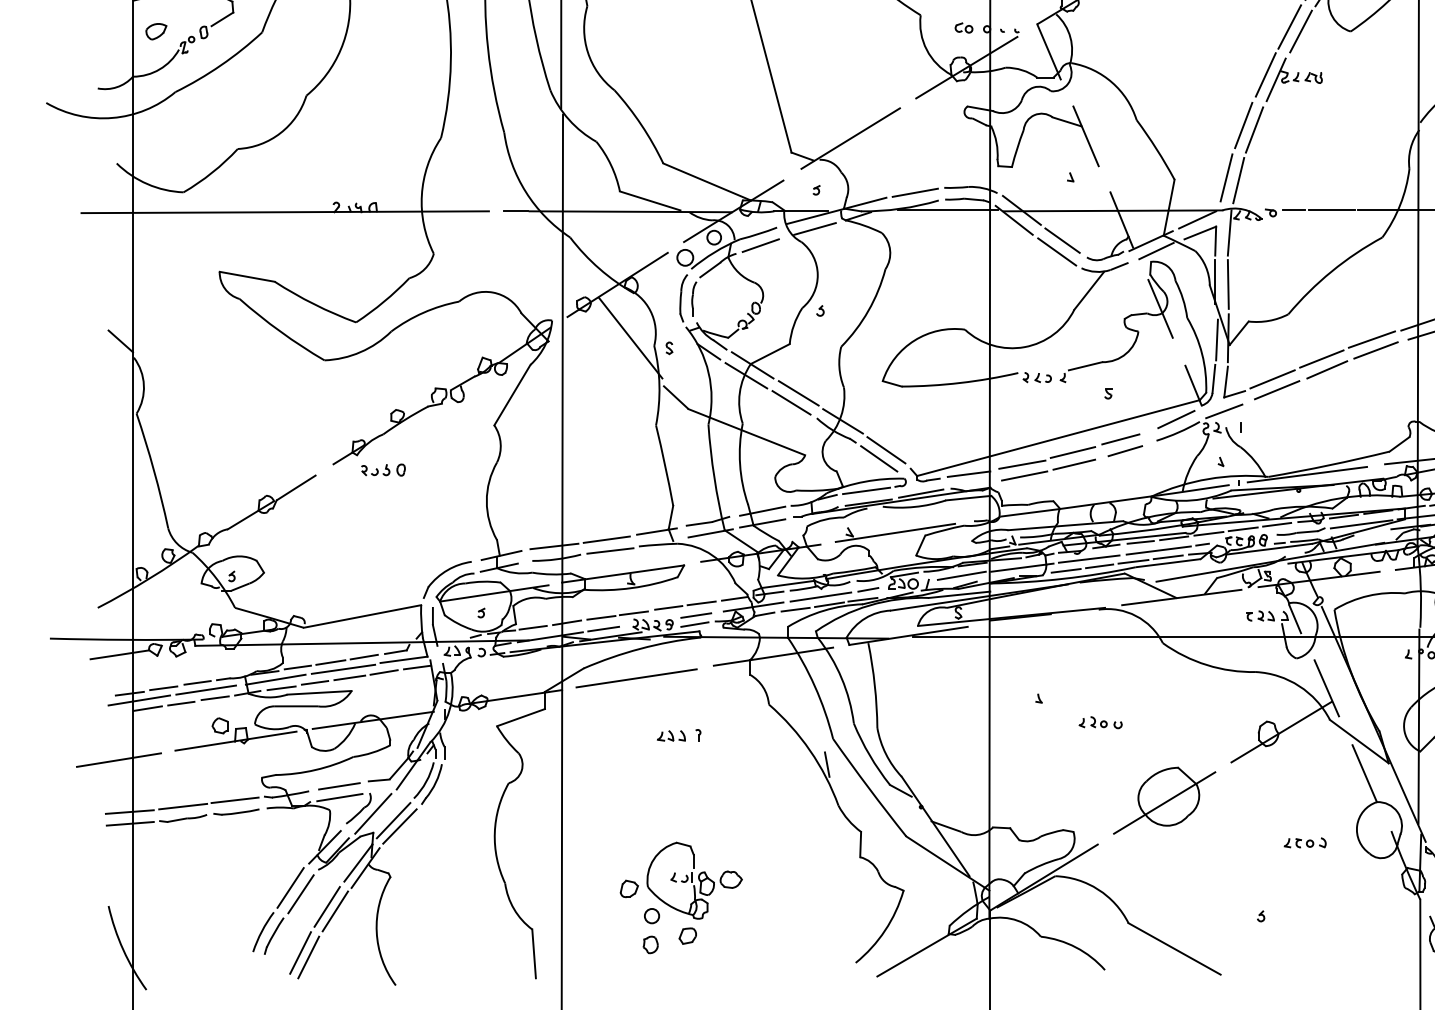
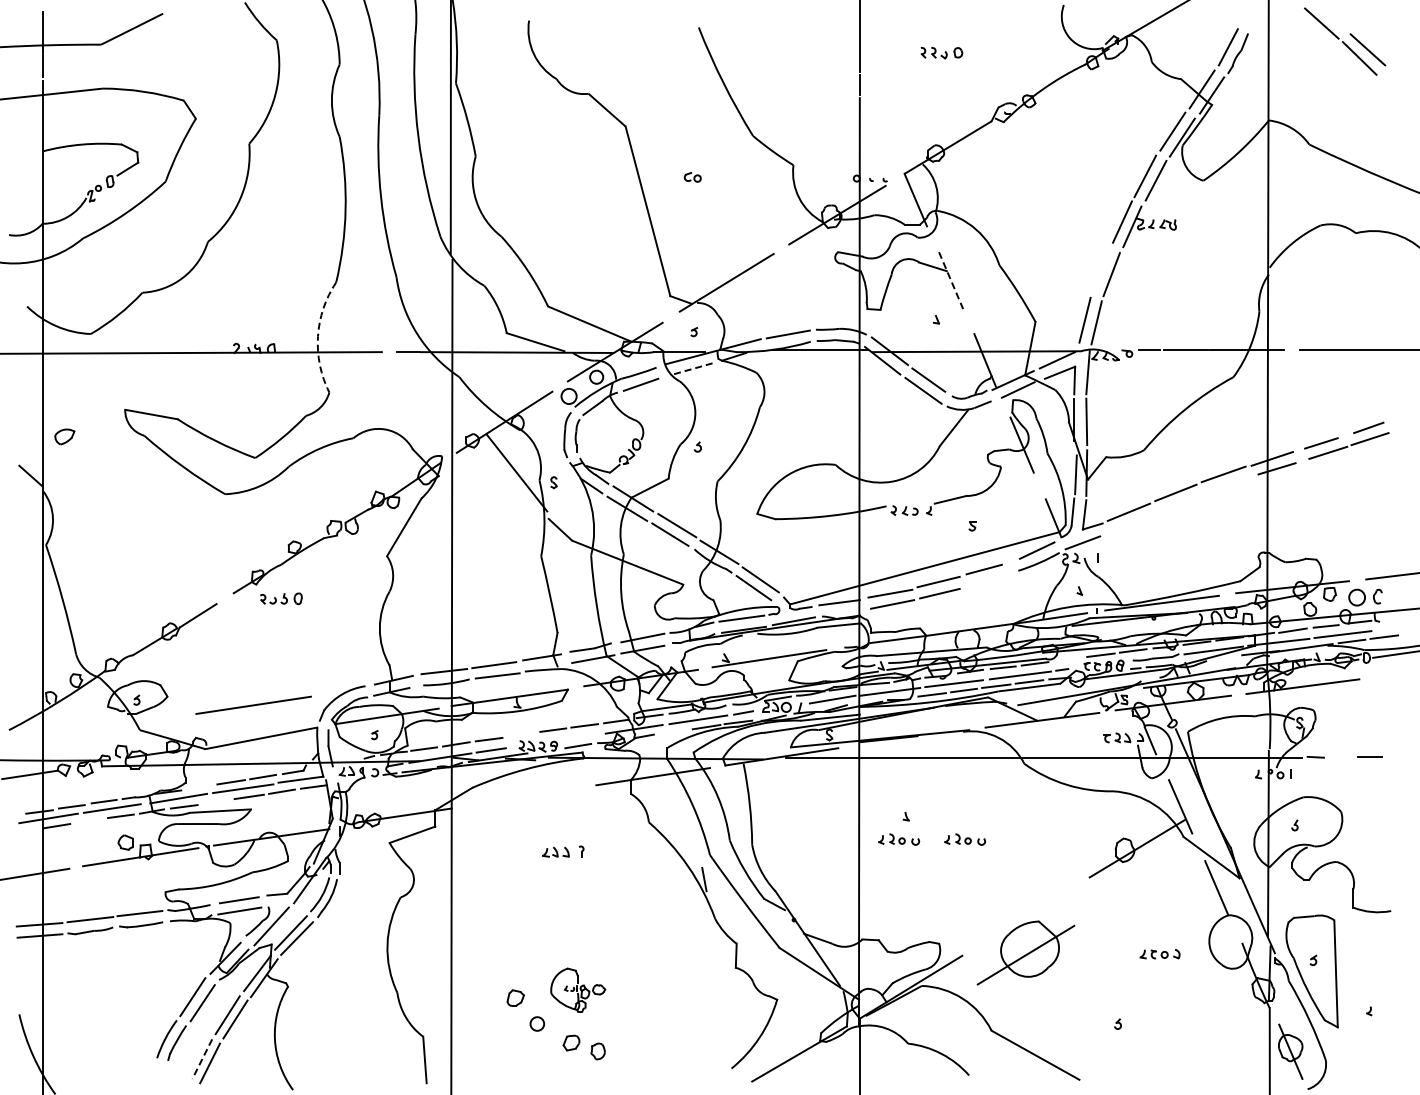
part: (963, 28) -> (692, 177), moved
part: (155, 31) -> (64, 436), moved
line: (1243, 124) -> (1101, 269), removed
line: (1086, 136) -> (951, 280), solid -> dashed
arc: (421, 194) -> (317, 336), solid -> dashed
line: (814, 228) -> (692, 368), solid -> dashed
part: (1326, 371) -> (1180, 504), removed
line: (1125, 450) -> (988, 580), removed
line: (1209, 533) -> (1068, 659), removed
line: (794, 609) -> (673, 731), removed
line: (633, 613) -> (519, 735), removed
line: (696, 615) -> (579, 737), removed
line: (297, 666) -> (199, 786), removed
line: (636, 677) -> (253, 704), moved
line: (314, 682) -> (215, 801), removed
line: (181, 703) -> (88, 821), removed
part: (1031, 722) -> (899, 839), added
part: (1164, 800) -> (1025, 952), moved
part: (695, 880) -> (578, 990), size x0.6
part: (650, 944) -> (597, 1051), moved
line: (300, 953) -> (202, 1059), solid -> dashed

